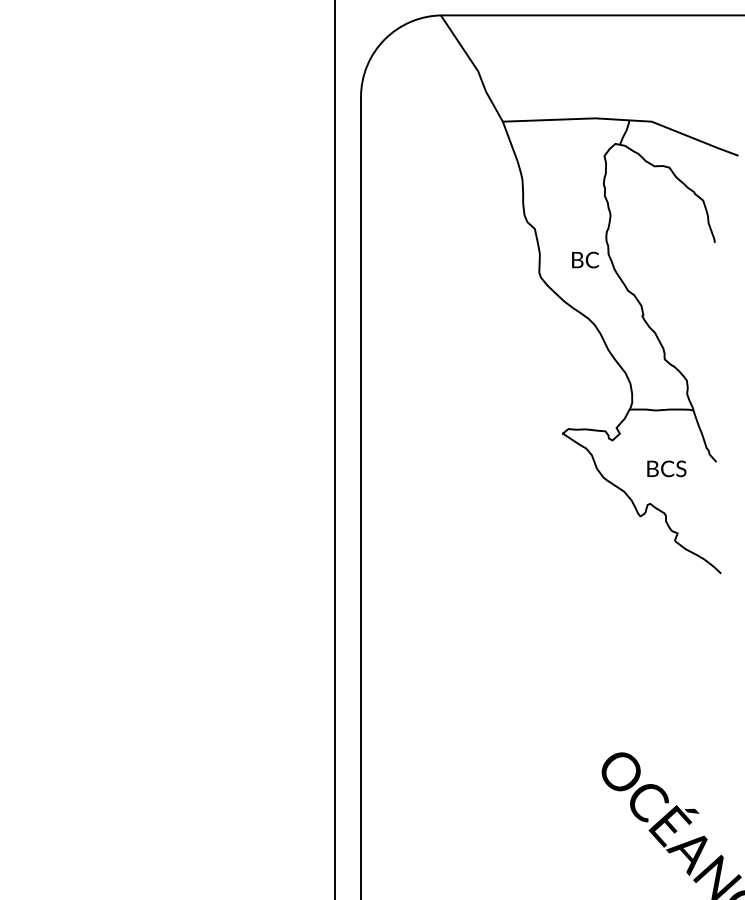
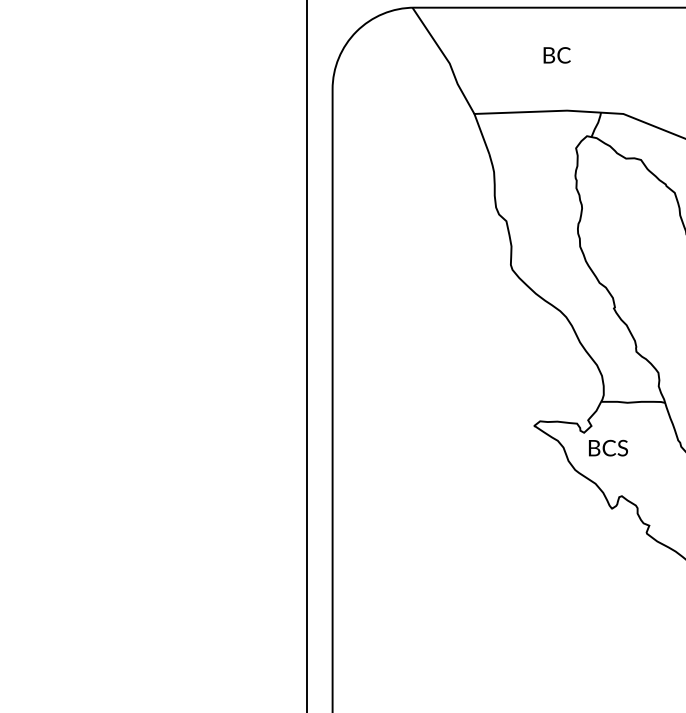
text: (585, 259) -> (557, 54), moved
text: (666, 468) -> (608, 447), moved

